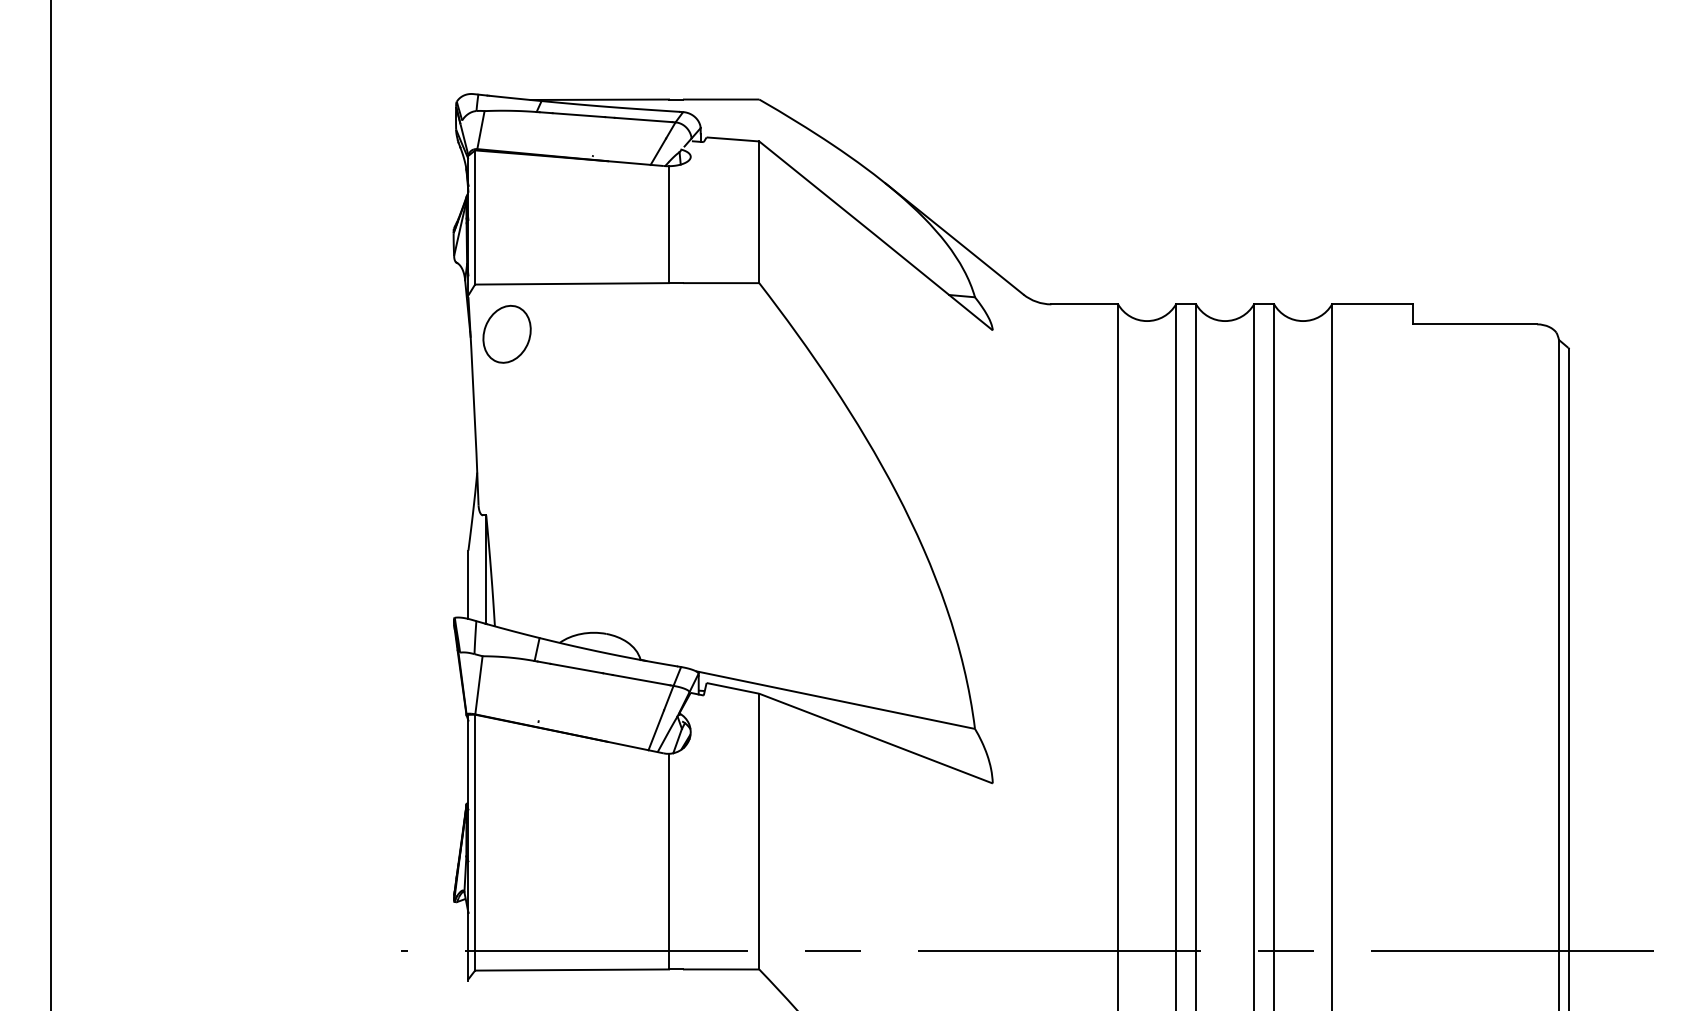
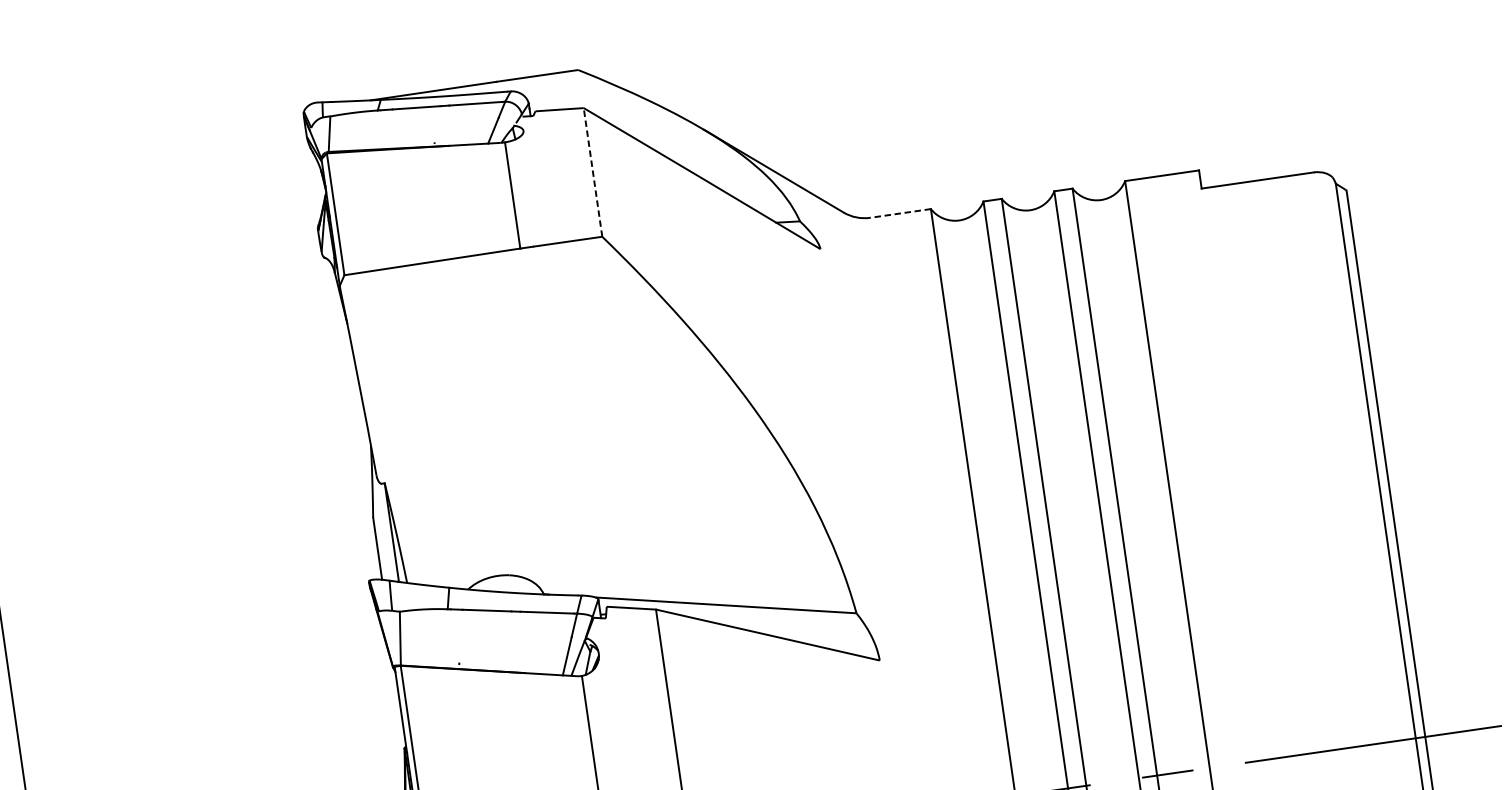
line: (759, 212) -> (593, 172), solid -> dashed
line: (1084, 304) -> (900, 213), solid -> dashed
part: (506, 333) -> (379, 315), removed

